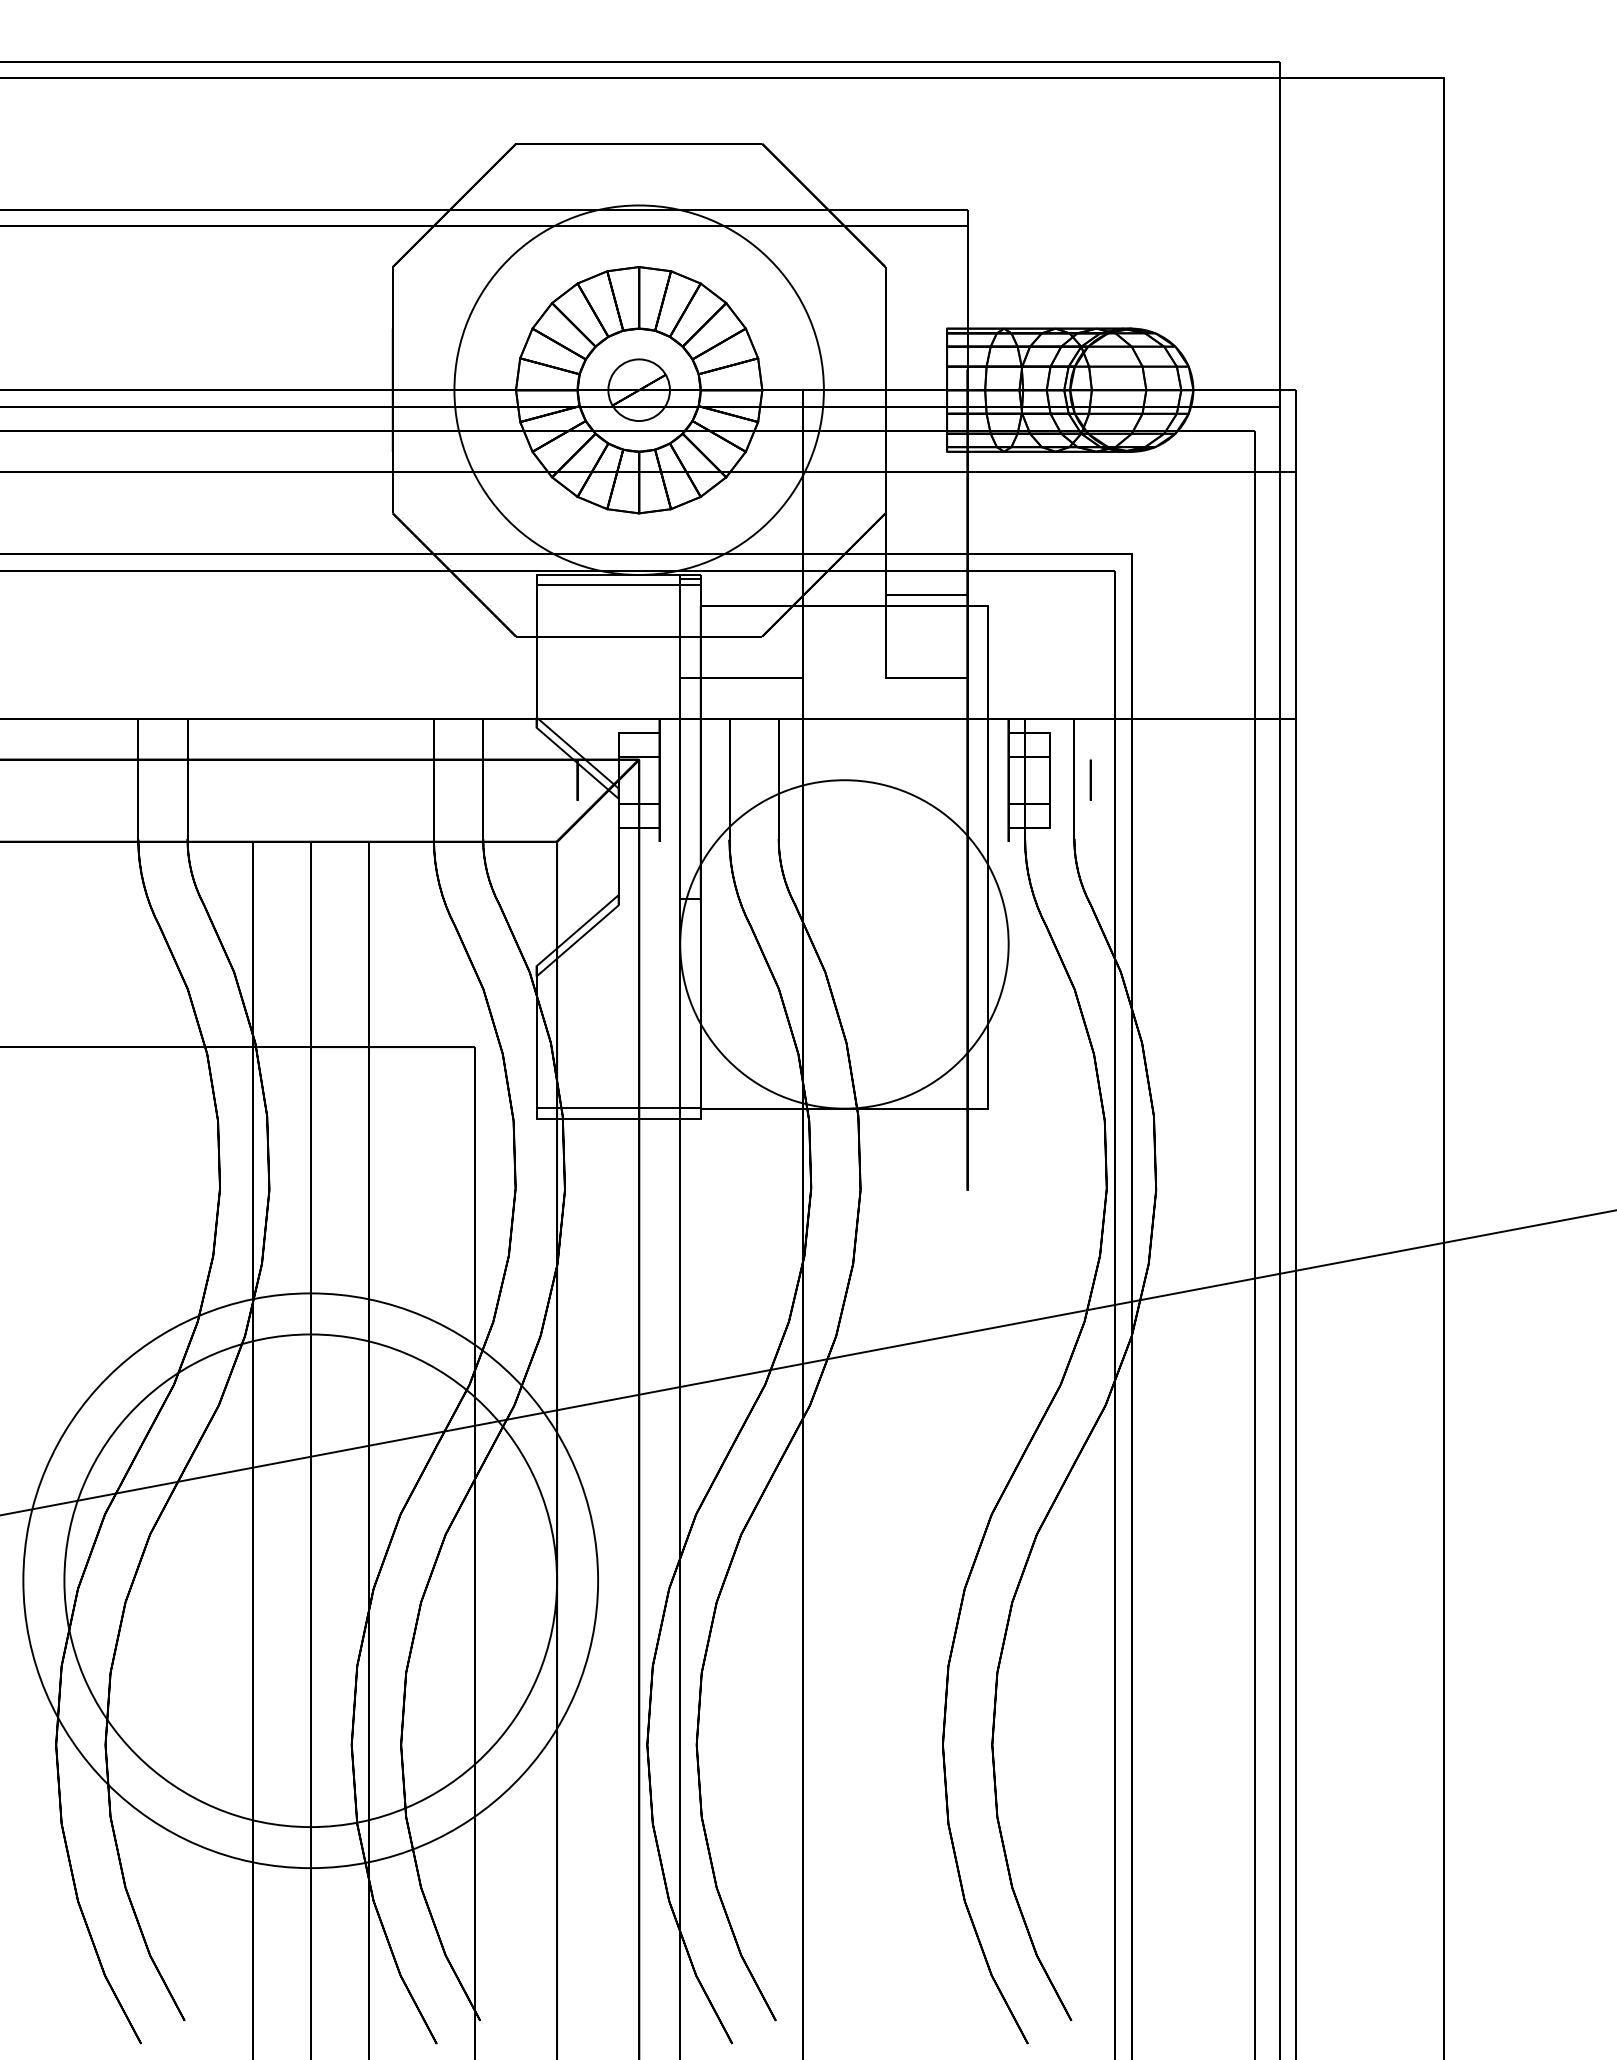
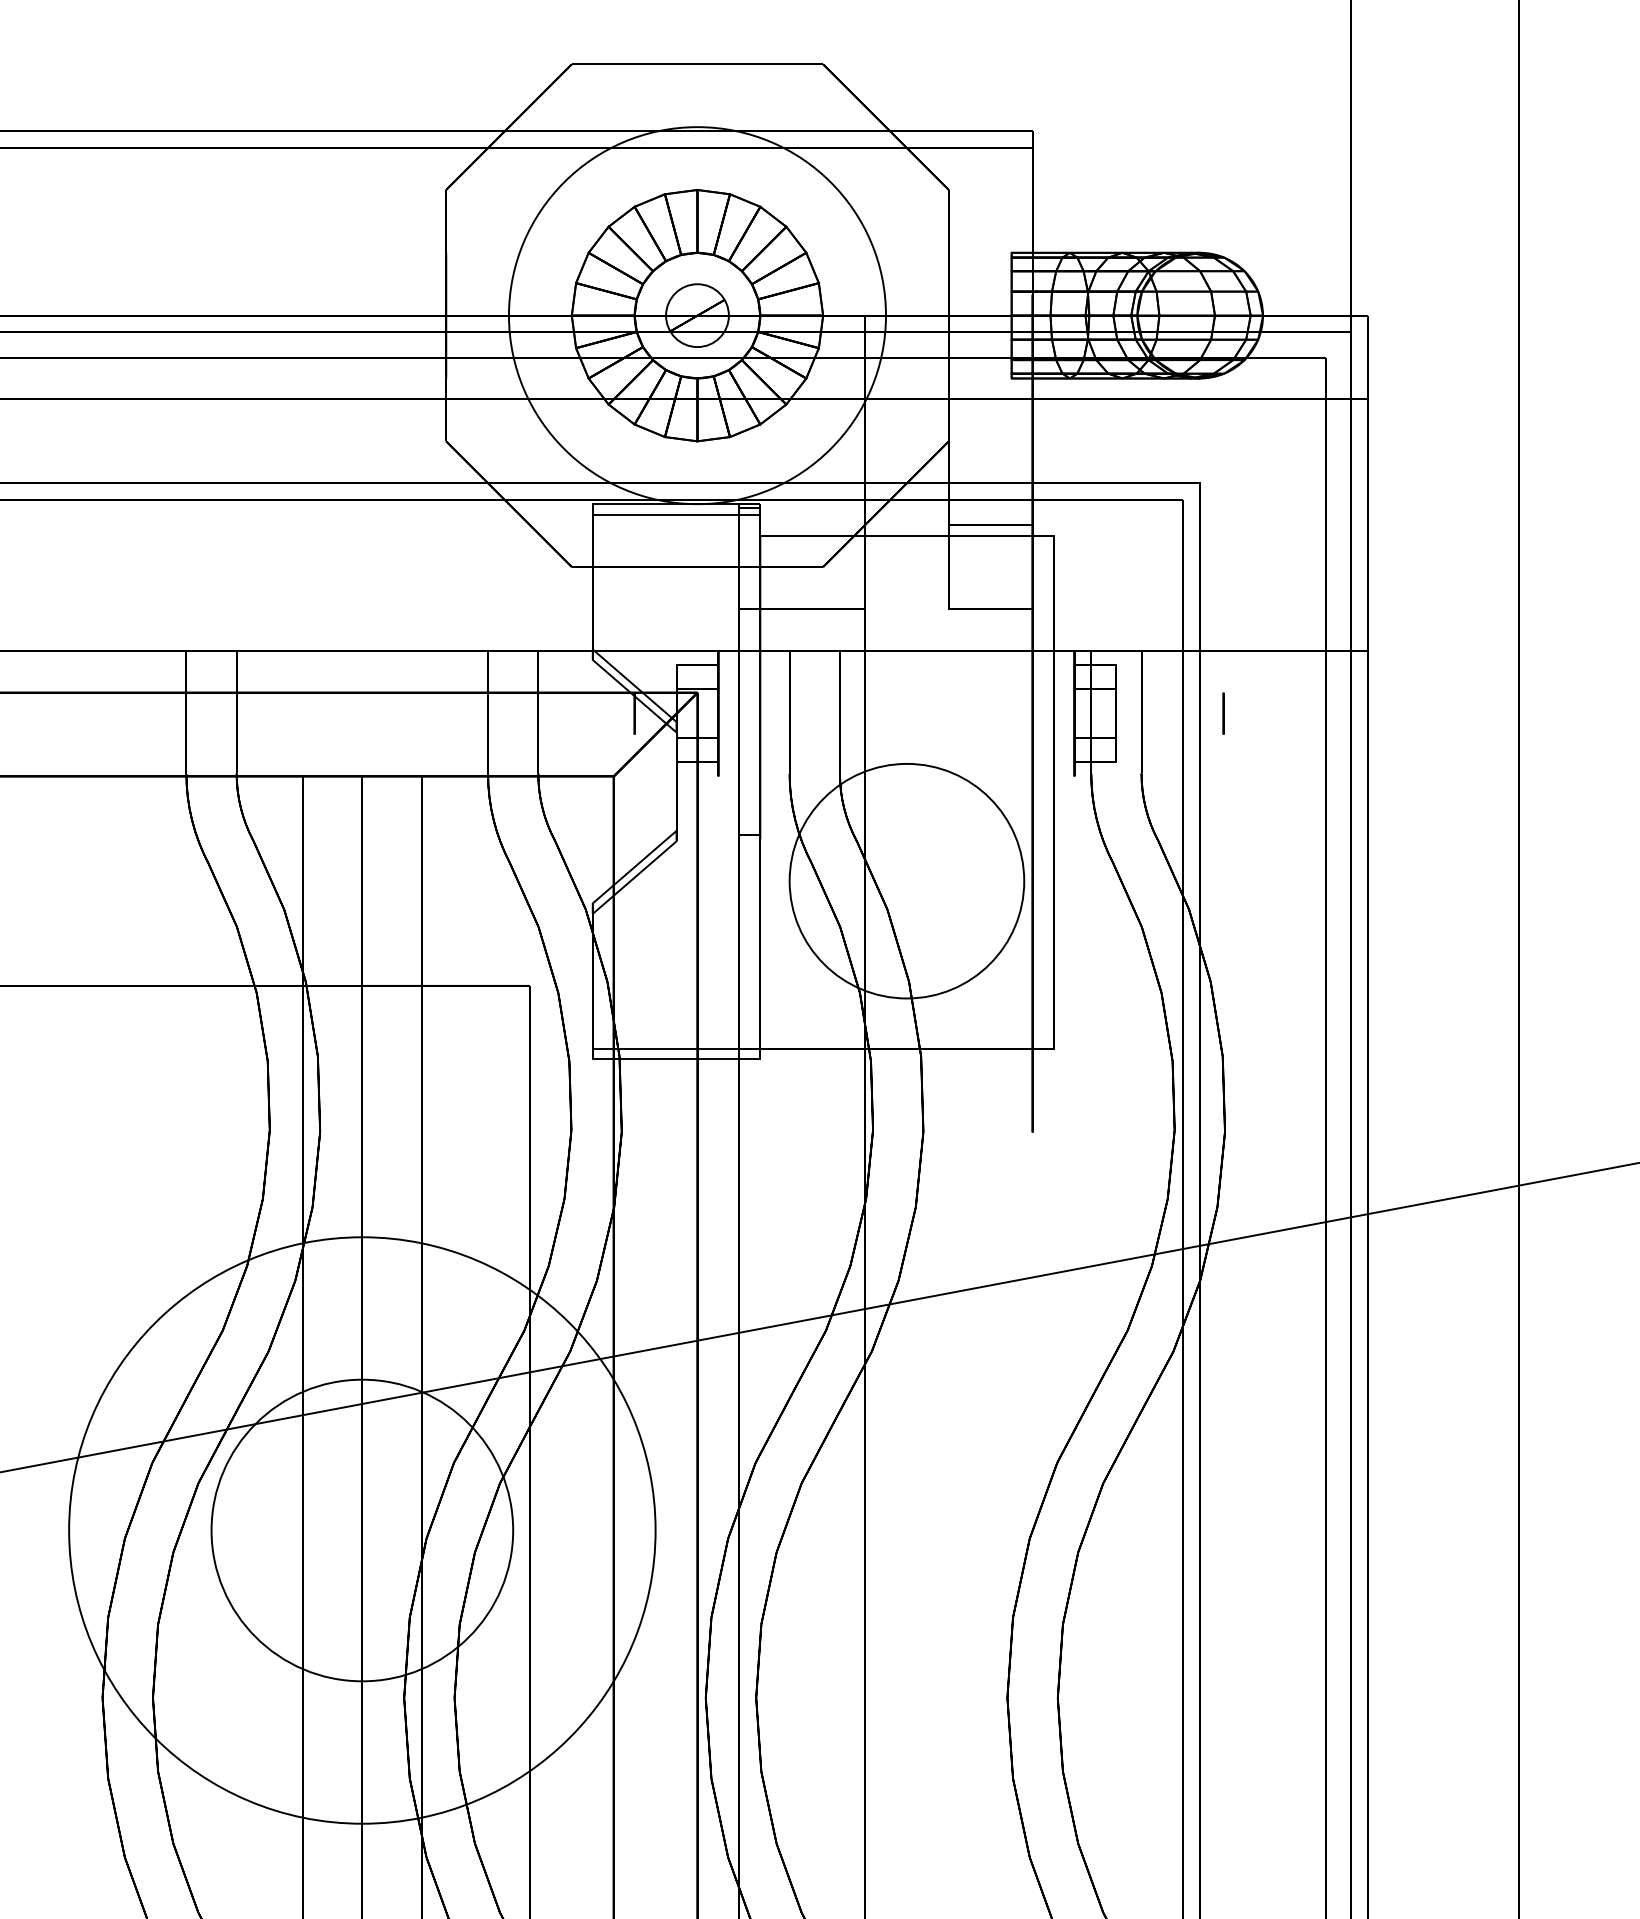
circle: (1090, 779) -> (1223, 712), moved
circle: (844, 944) -> (906, 881), size x0.7
circle: (310, 1580) -> (362, 1530), size x0.6

